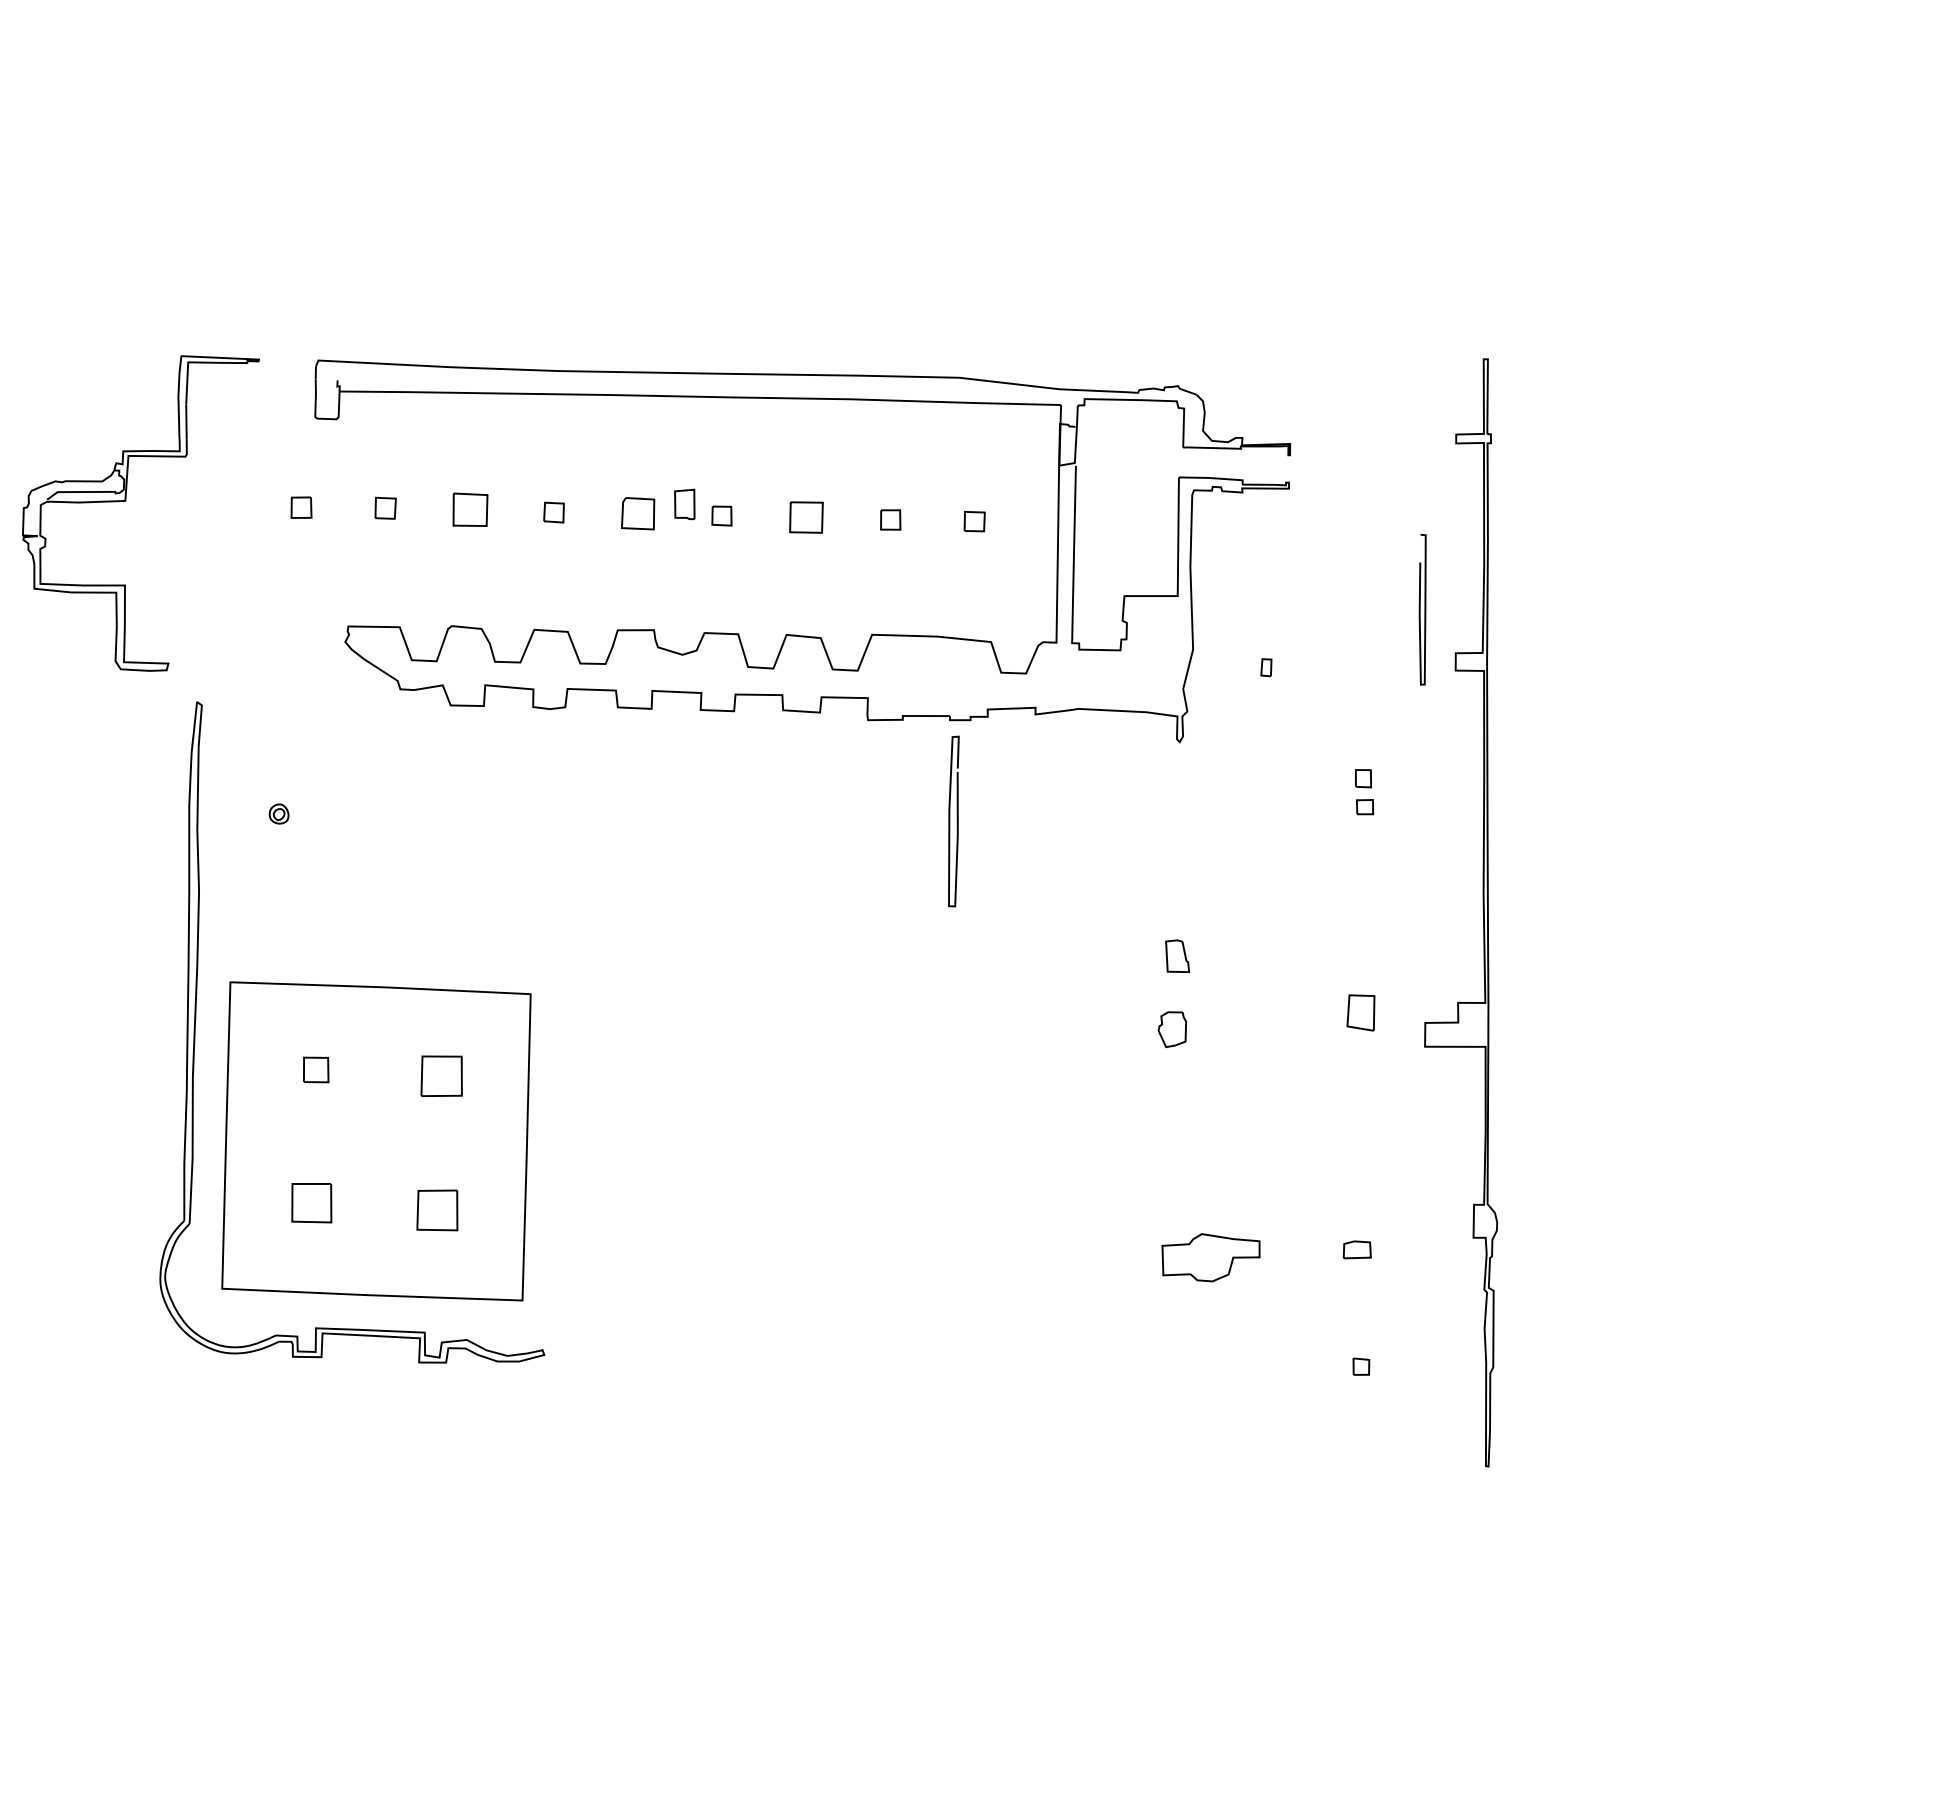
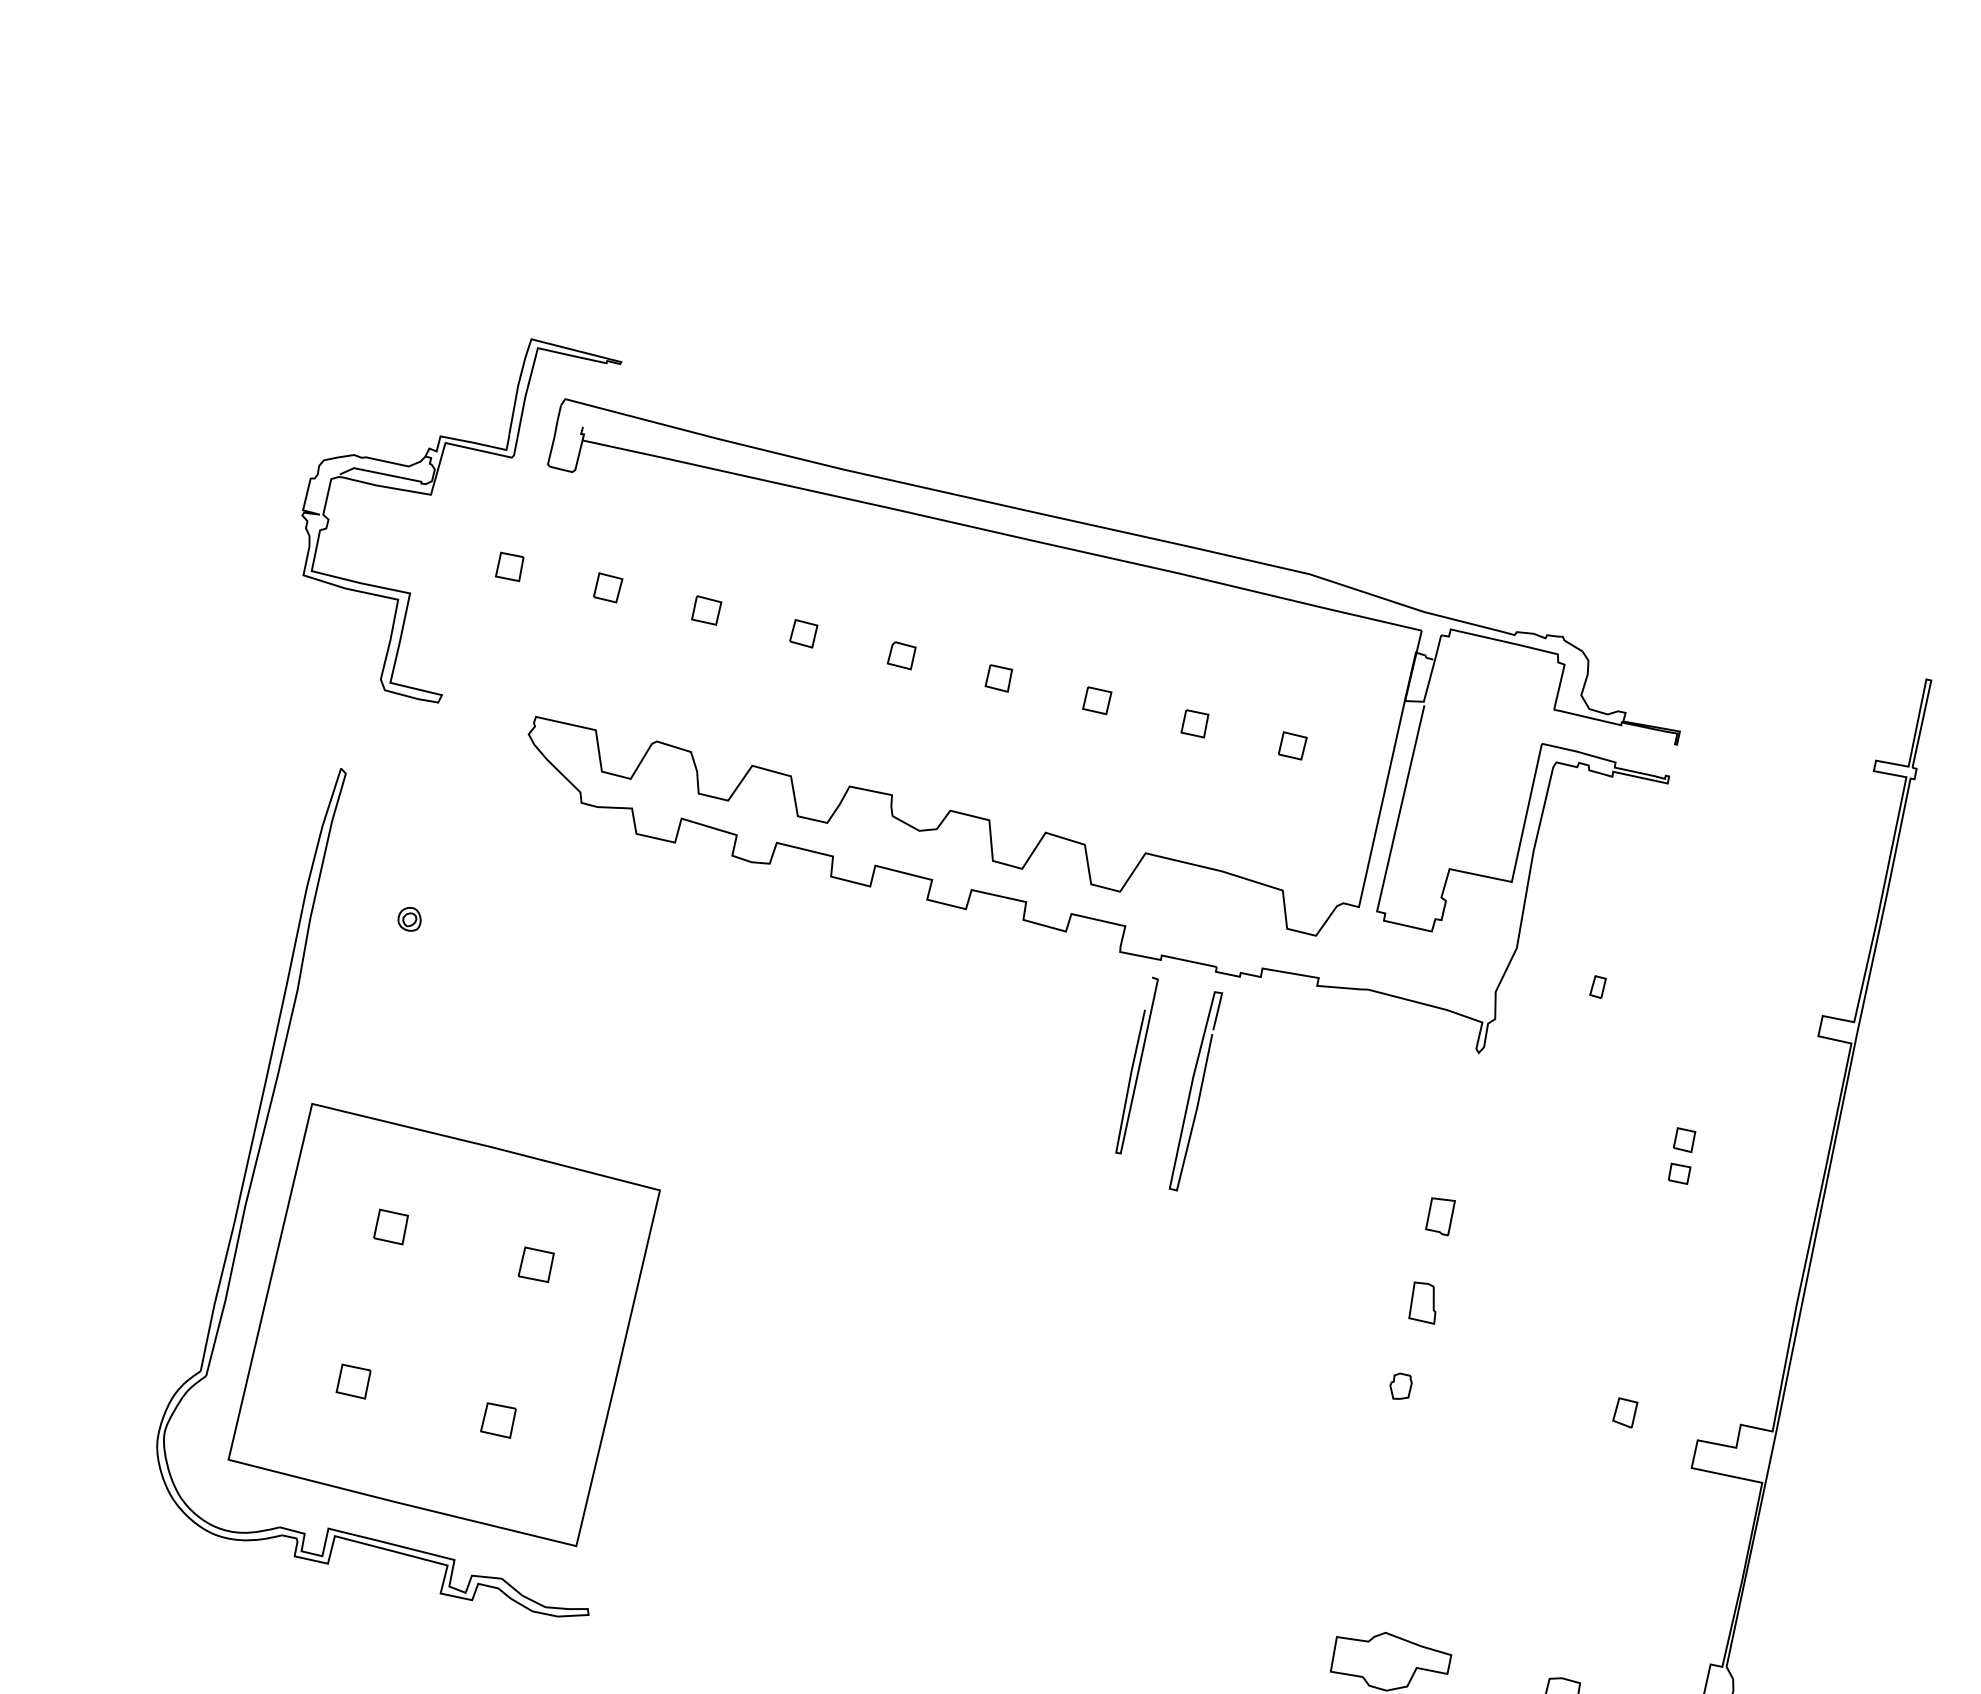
part: (126, 501) -> (432, 495), moved
part: (684, 504) -> (1439, 1215), moved
part: (470, 510) -> (706, 611), size x0.62
part: (638, 513) -> (902, 655), size x0.62
part: (806, 517) -> (1097, 700), size x0.62
curve: (1420, 609) -> (1133, 1064), moved
part: (1360, 1012) -> (1624, 1412), size x0.62
part: (1171, 1029) -> (1399, 1386), size x0.62
part: (441, 1076) -> (535, 1264), size x0.62
part: (311, 1203) -> (353, 1381), size x0.62
part: (436, 1210) -> (497, 1420), size x0.62

